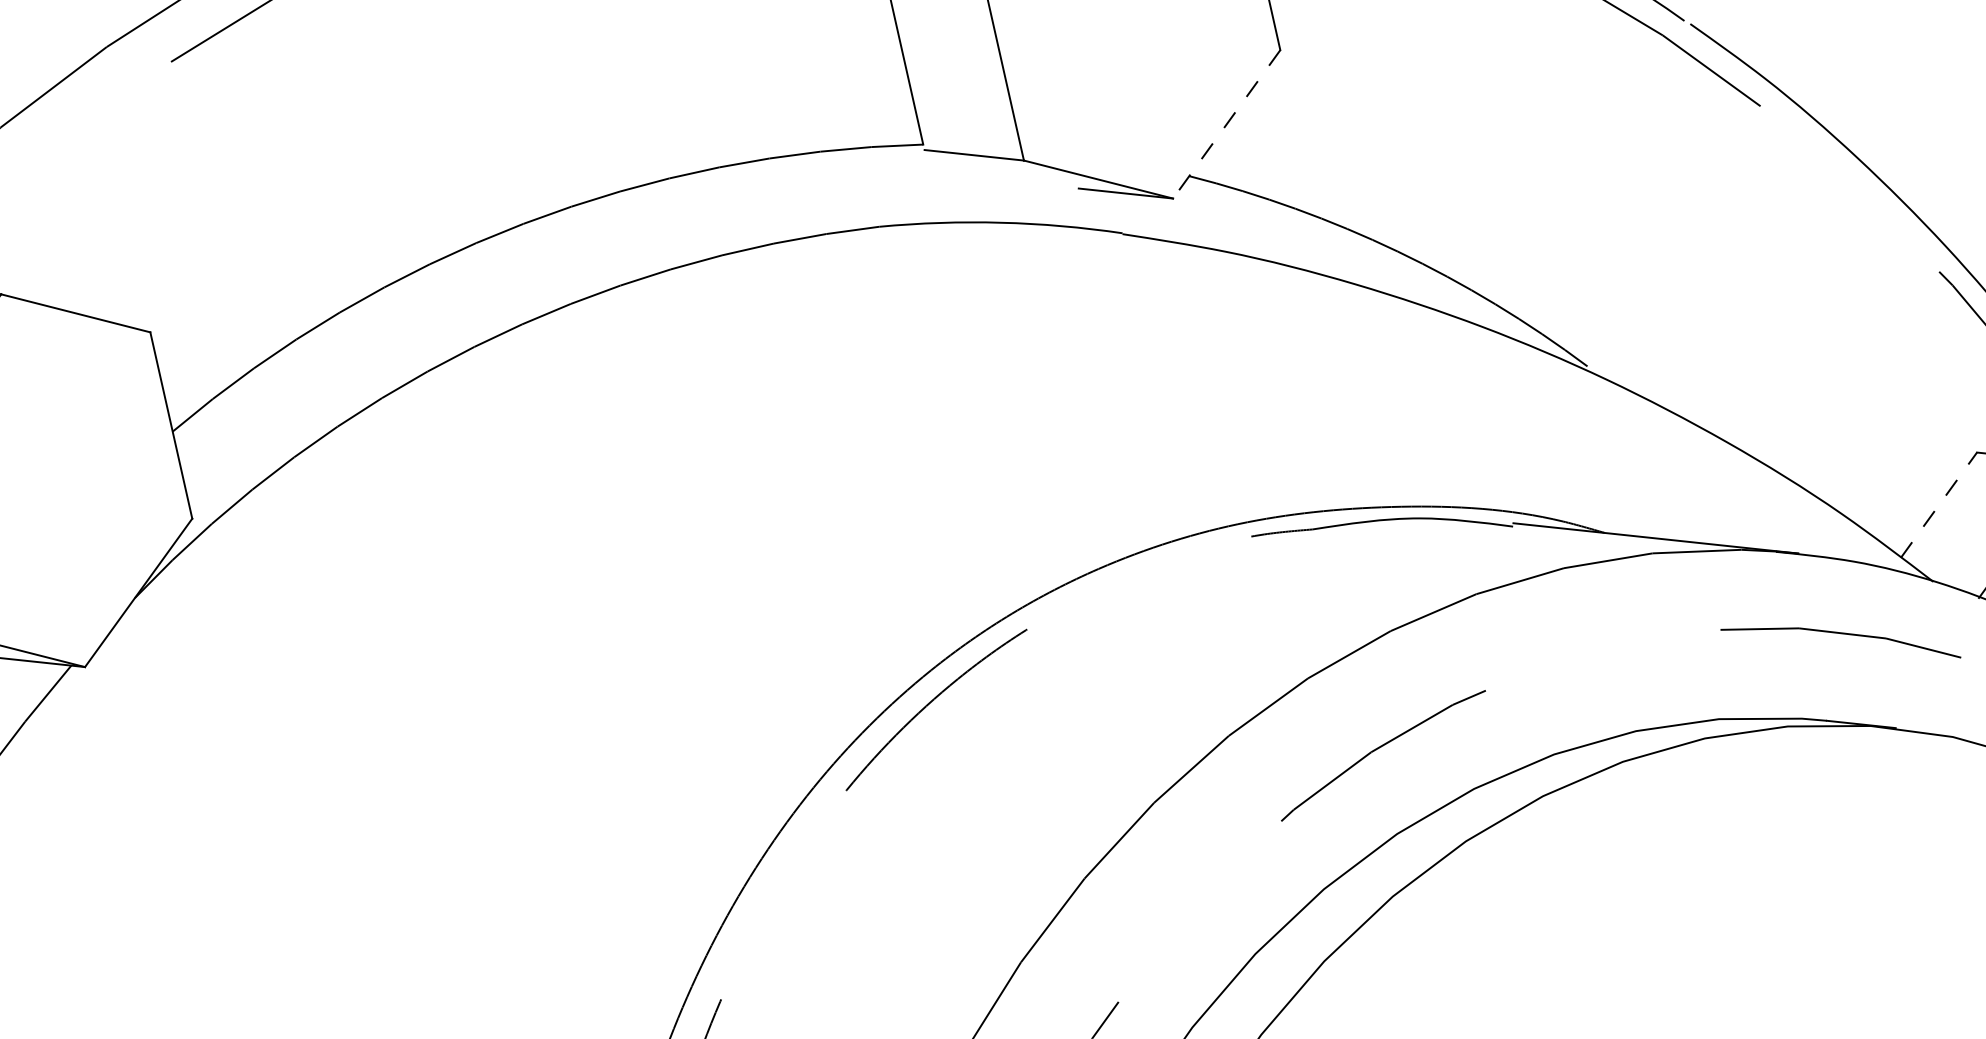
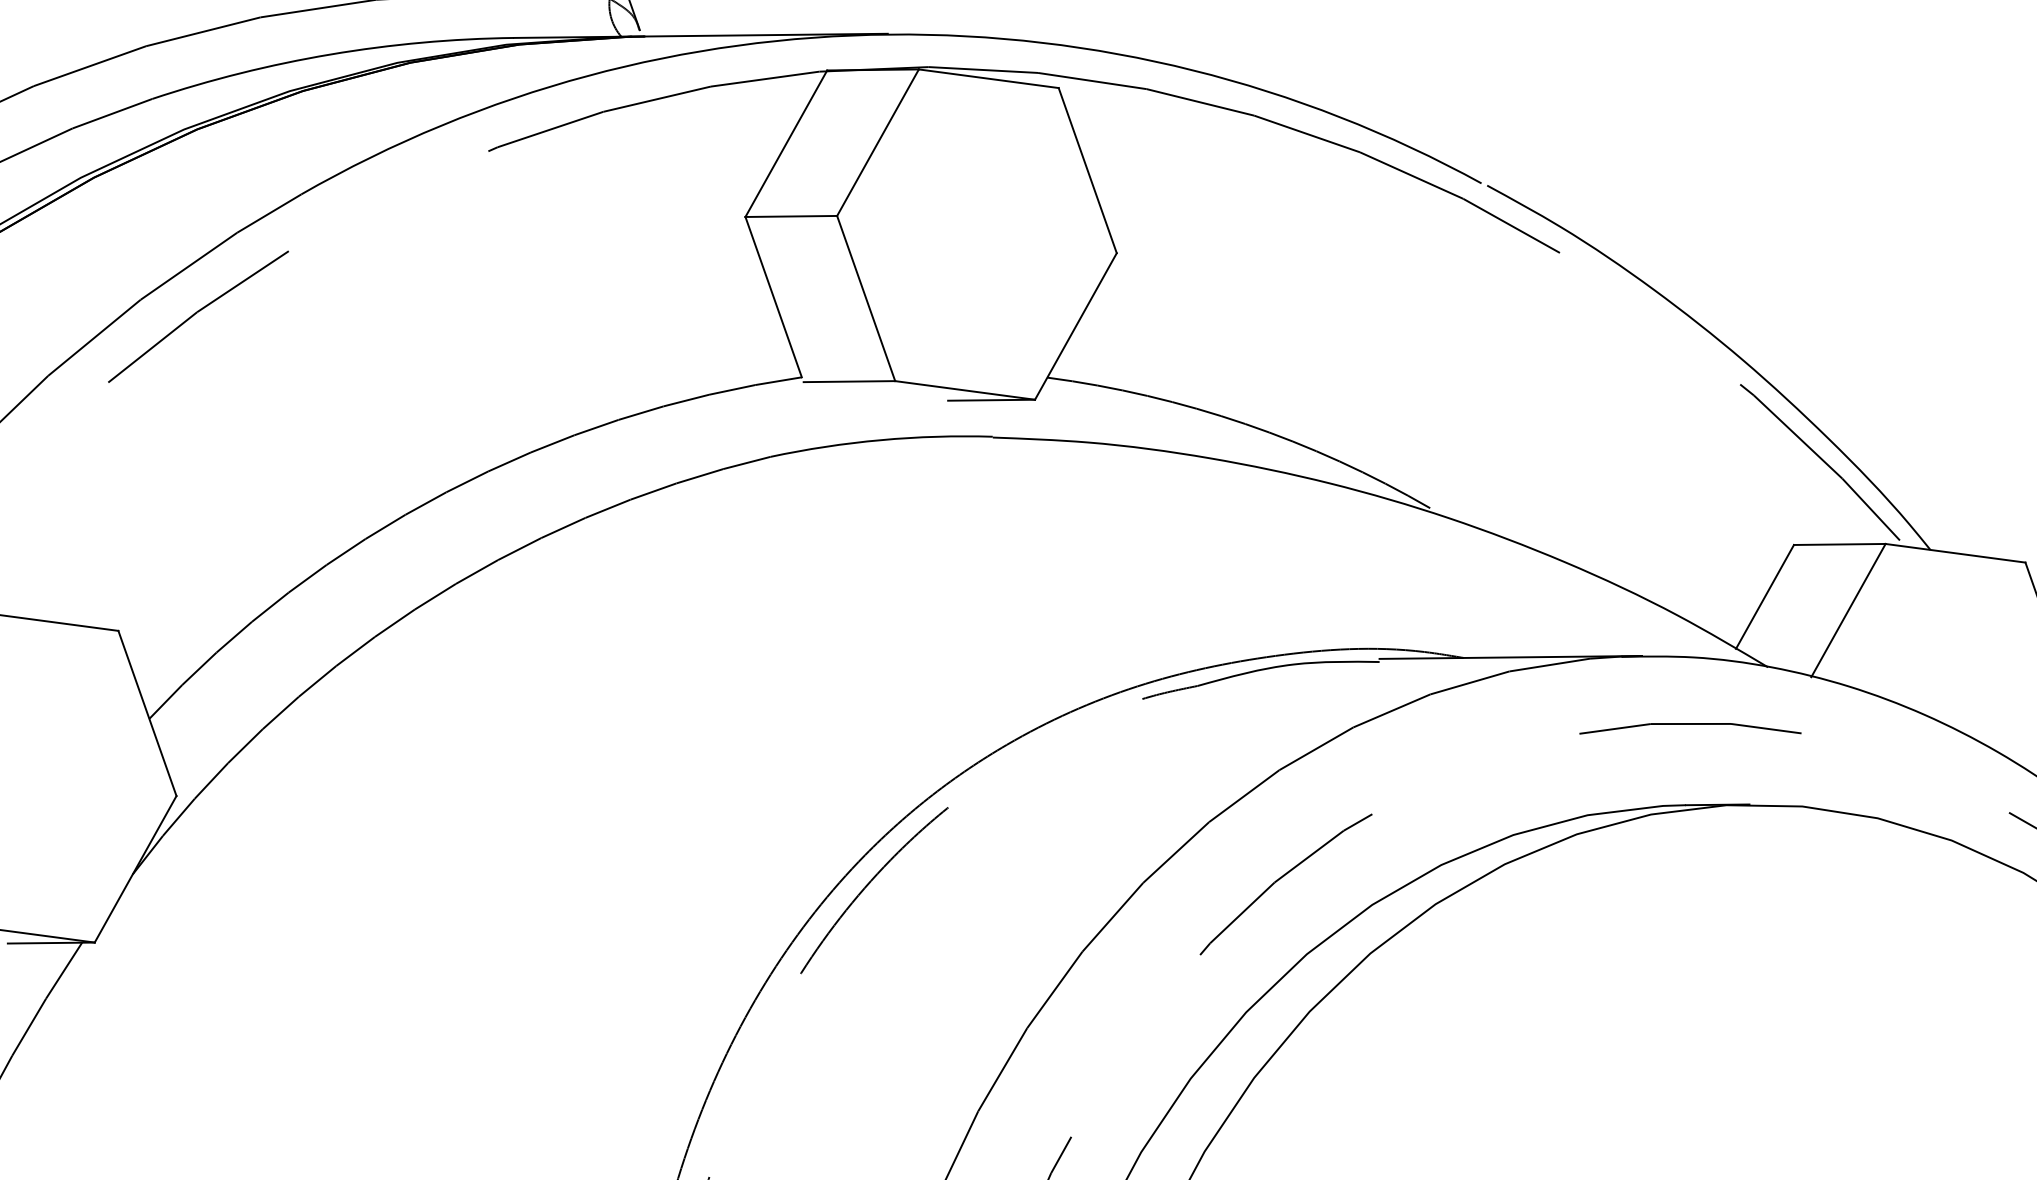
line: (1226, 124) -> (1075, 326), dashed -> solid
line: (1938, 504) -> (1764, 596), dashed -> solid

